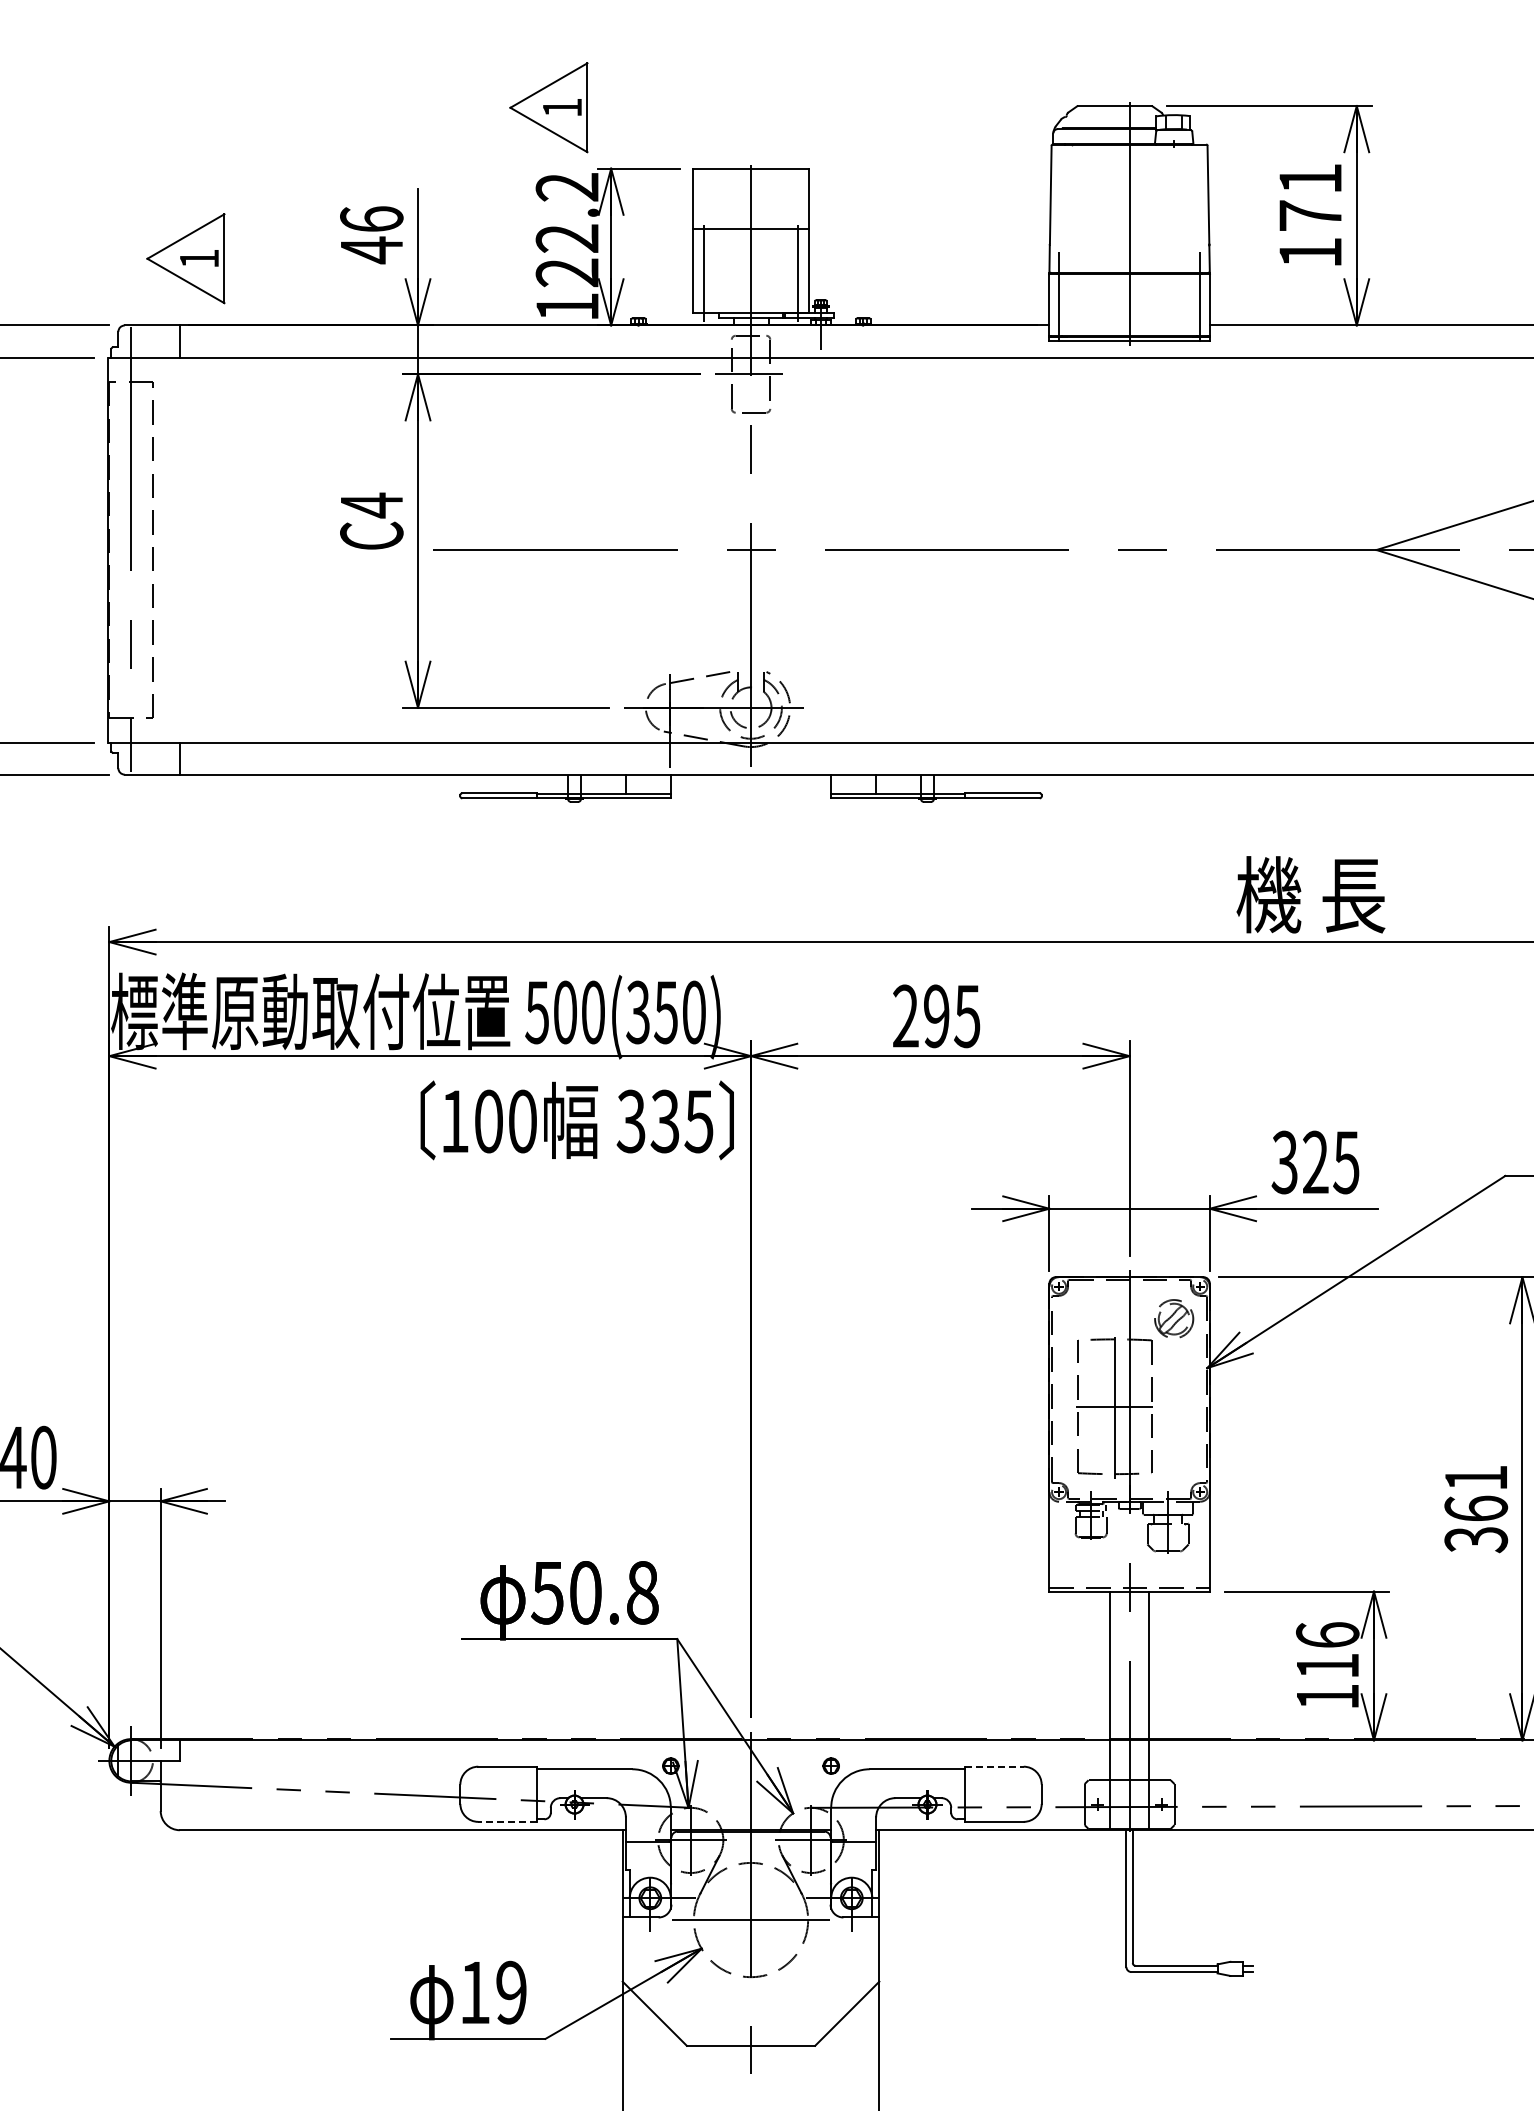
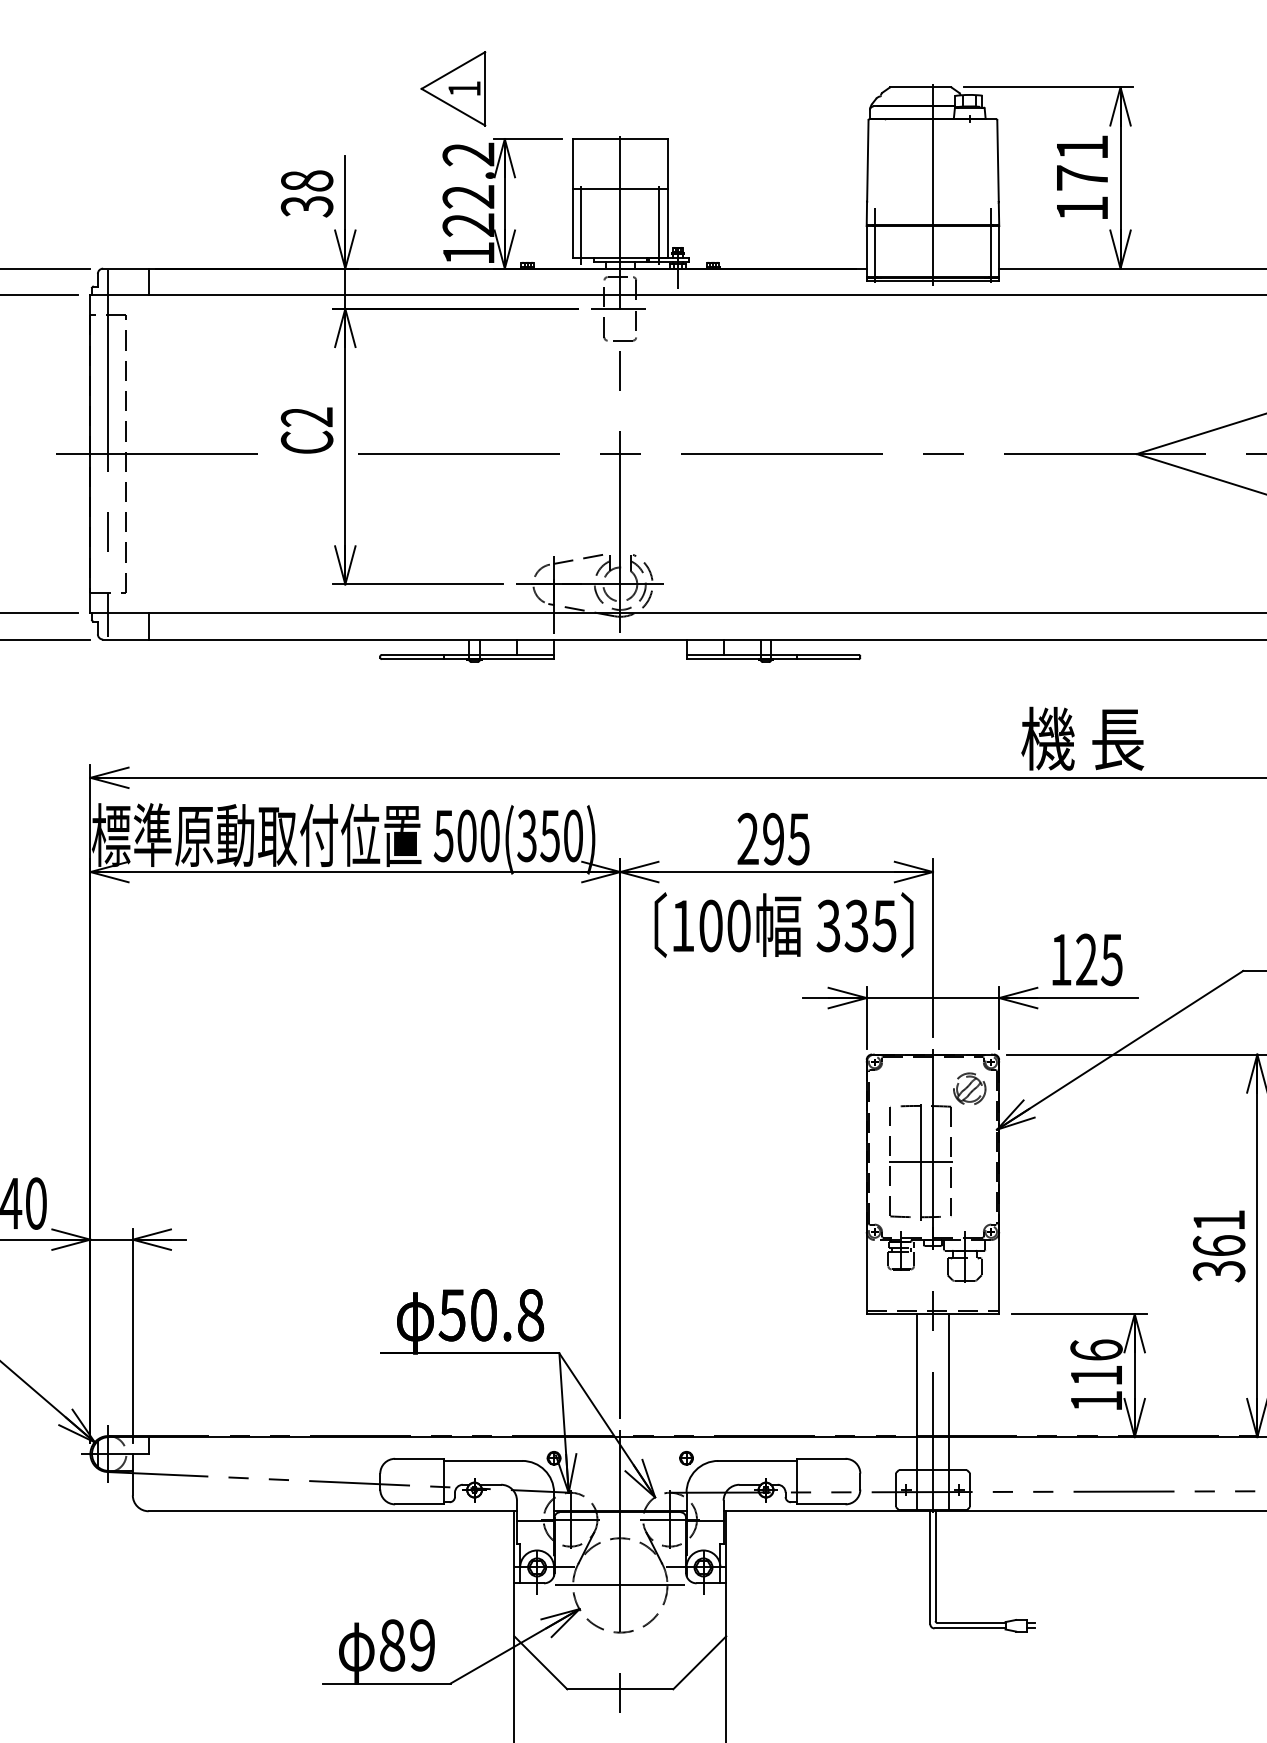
text: (371, 235) -> (306, 194), 46 -> 38
part: (185, 258) -> (153, 213), removed
text: (371, 505) -> (306, 417), C4 -> C2
line: (196, 550) -> (162, 454), added
text: (576, 1120) -> (783, 925), moved
text: (1284, 1162) -> (1060, 959), 325 -> 125
line: (994, 1766) -> (821, 1458), dashed -> solid
line: (507, 1821) -> (419, 1504), dashed -> solid
text: (475, 1992) -> (392, 1645), 19 -> 89

